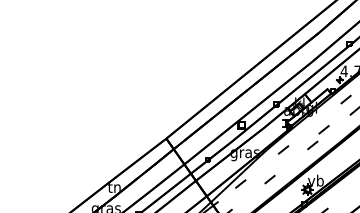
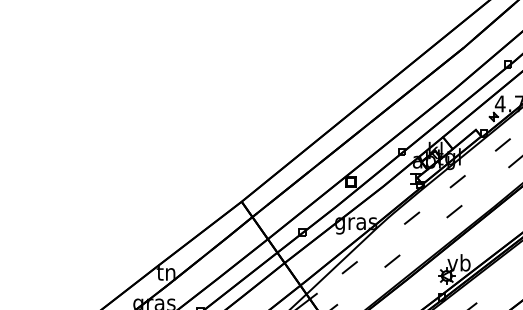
line: (323, 129) -> (456, 181), moved

